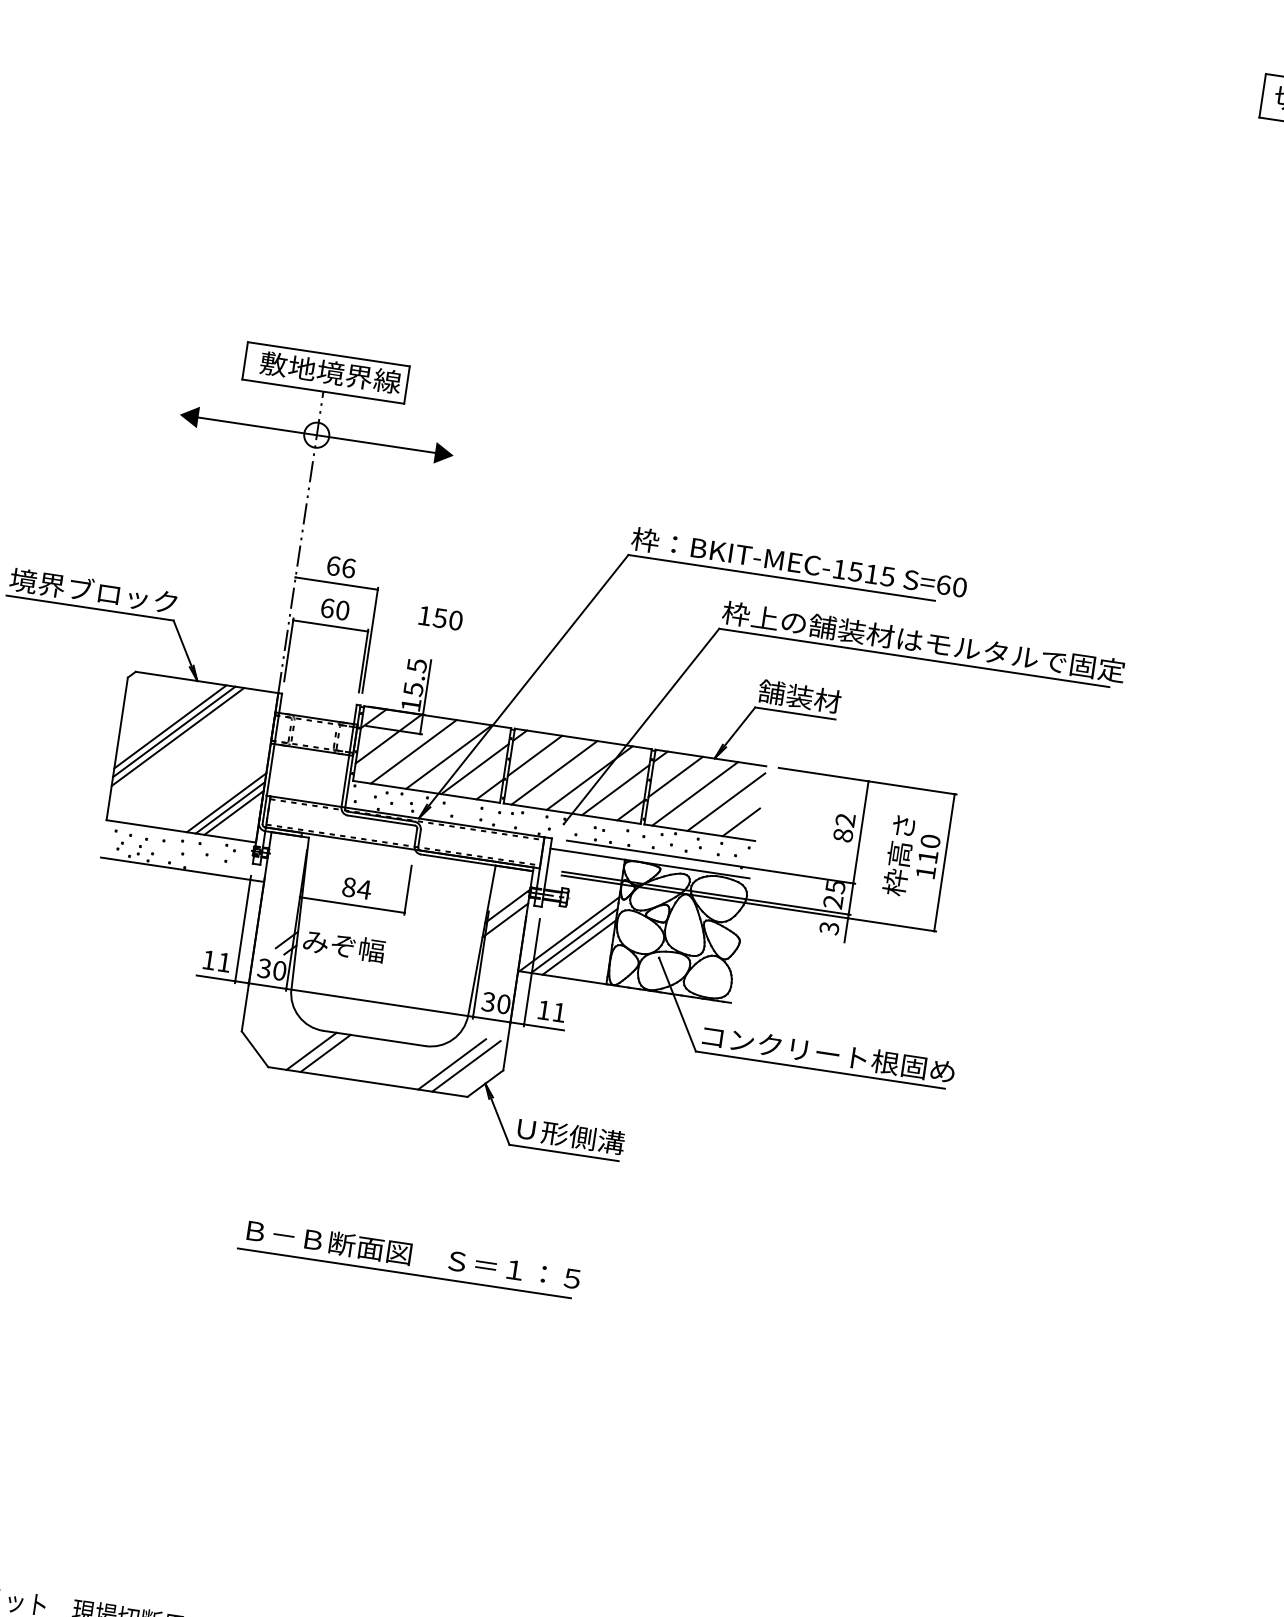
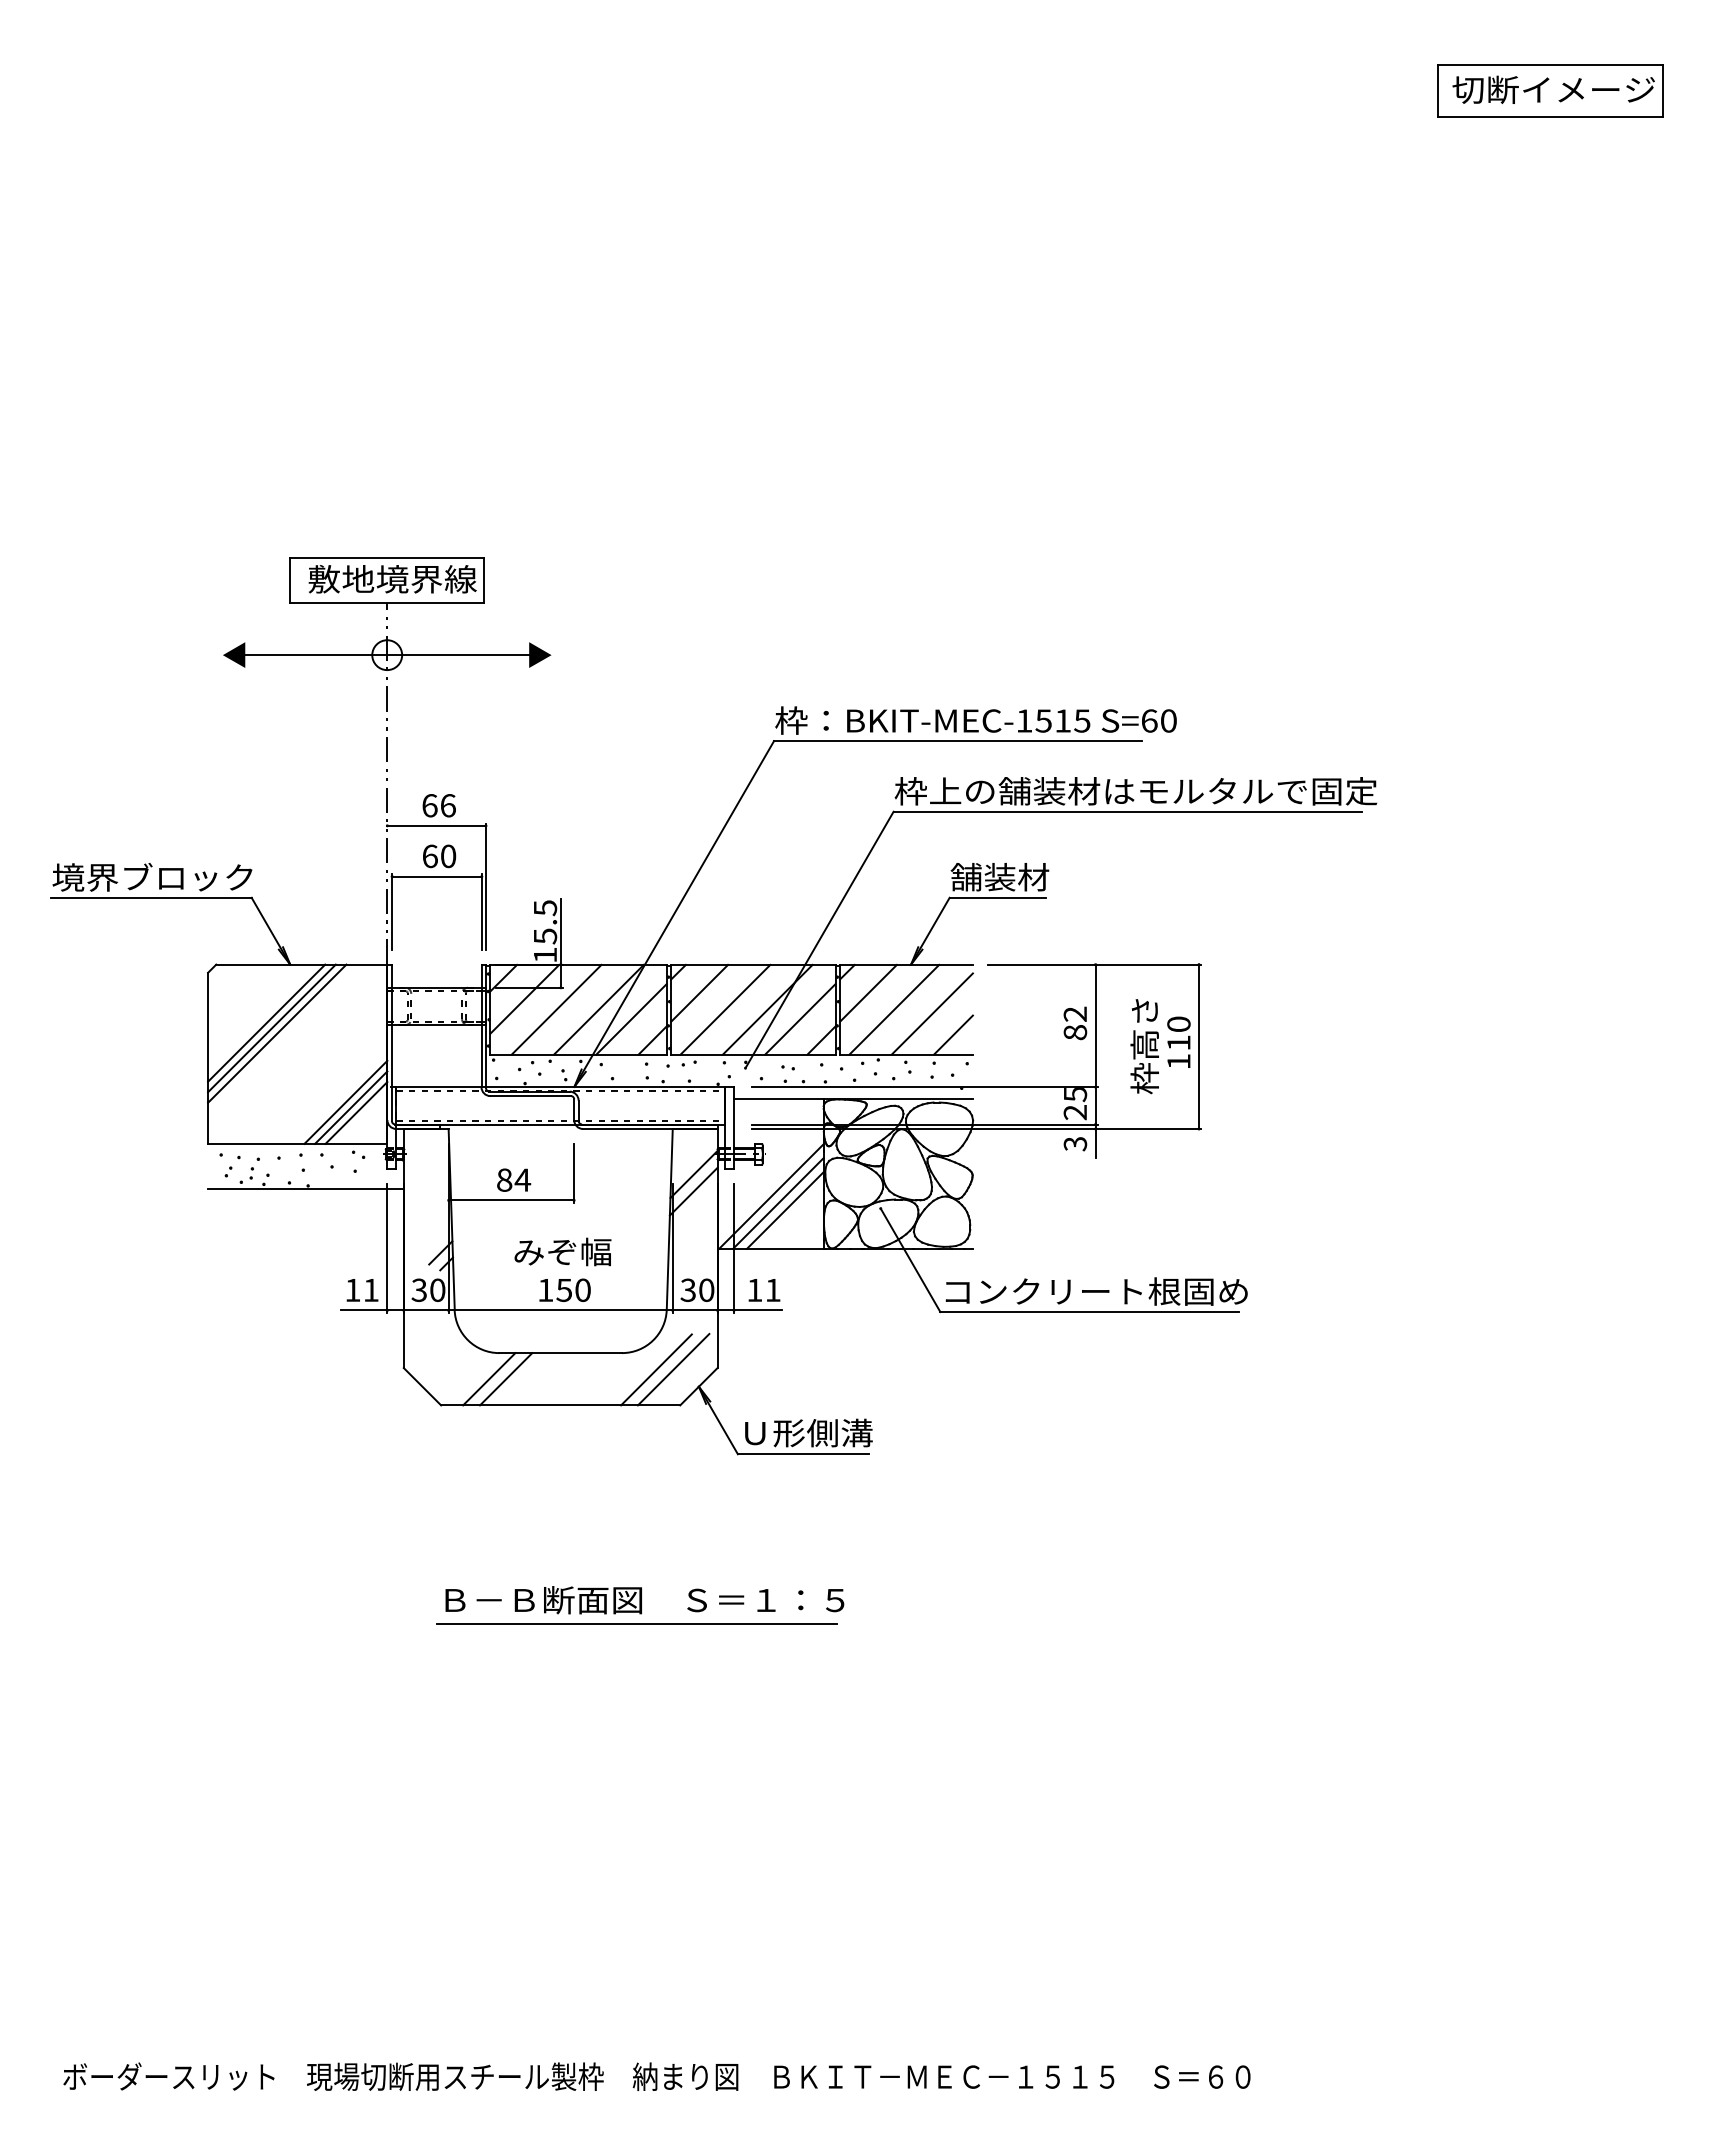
text: (440, 617) -> (564, 1289), moved
text: (343, 945) -> (562, 1251), moved

